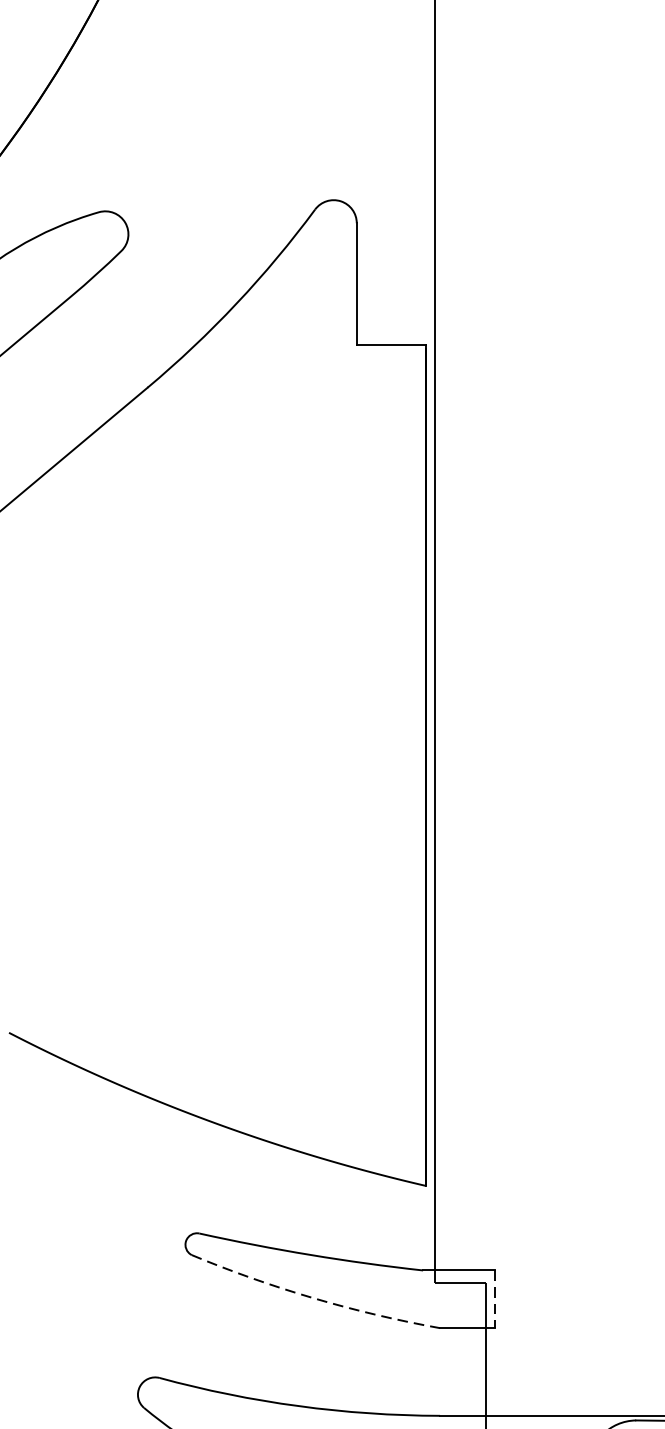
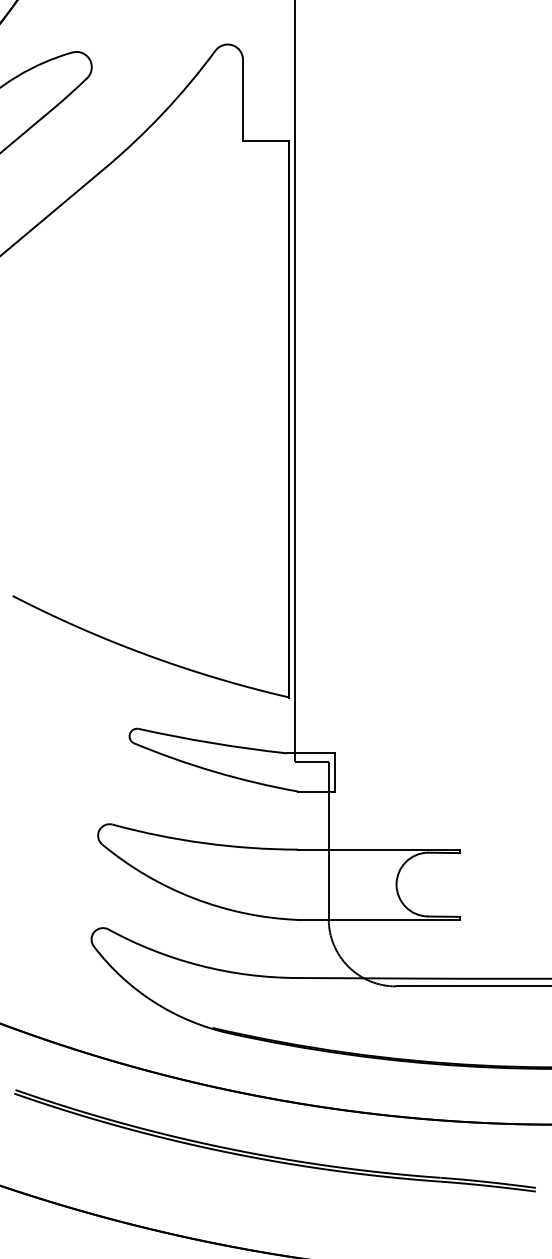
arc: (313, 1297) -> (214, 771), dashed -> solid
line: (494, 1299) -> (334, 772), dashed -> solid

